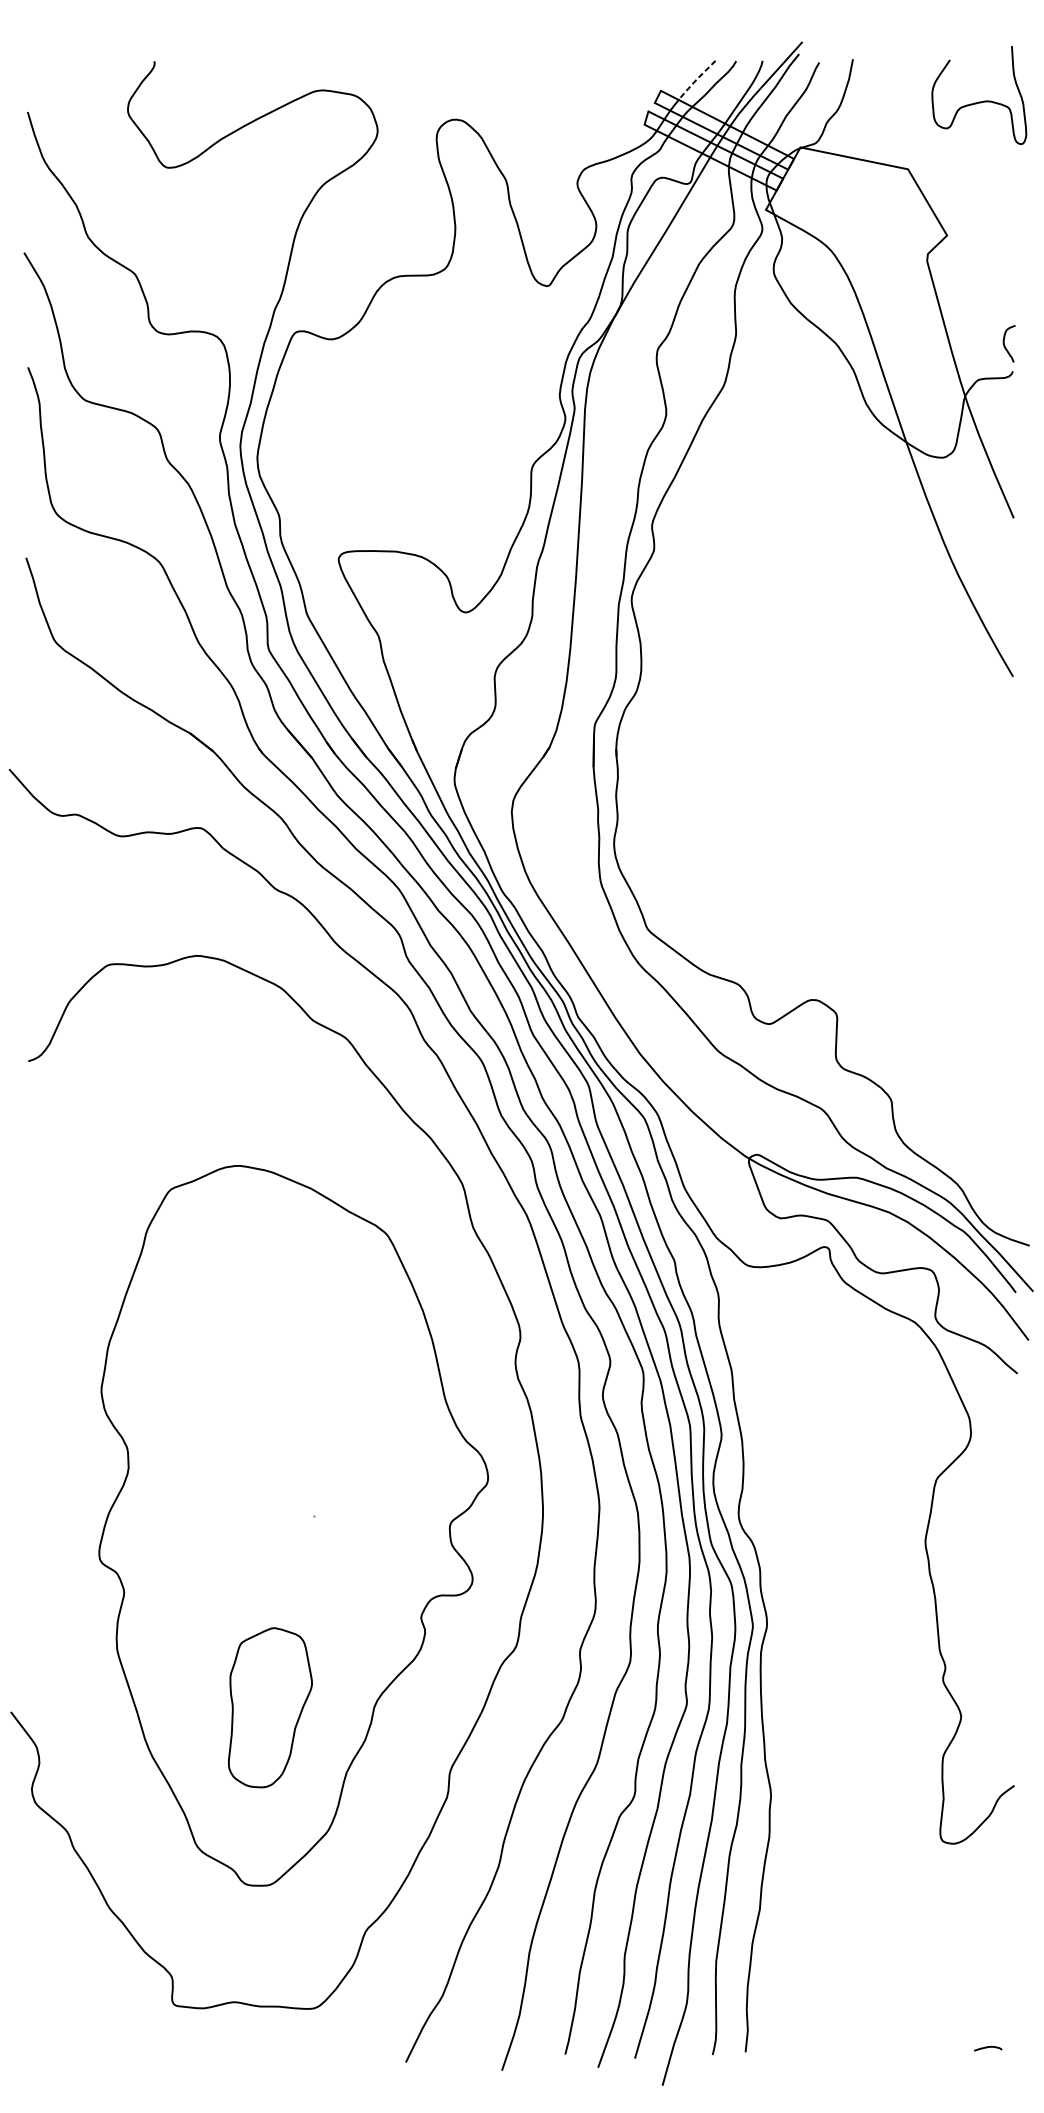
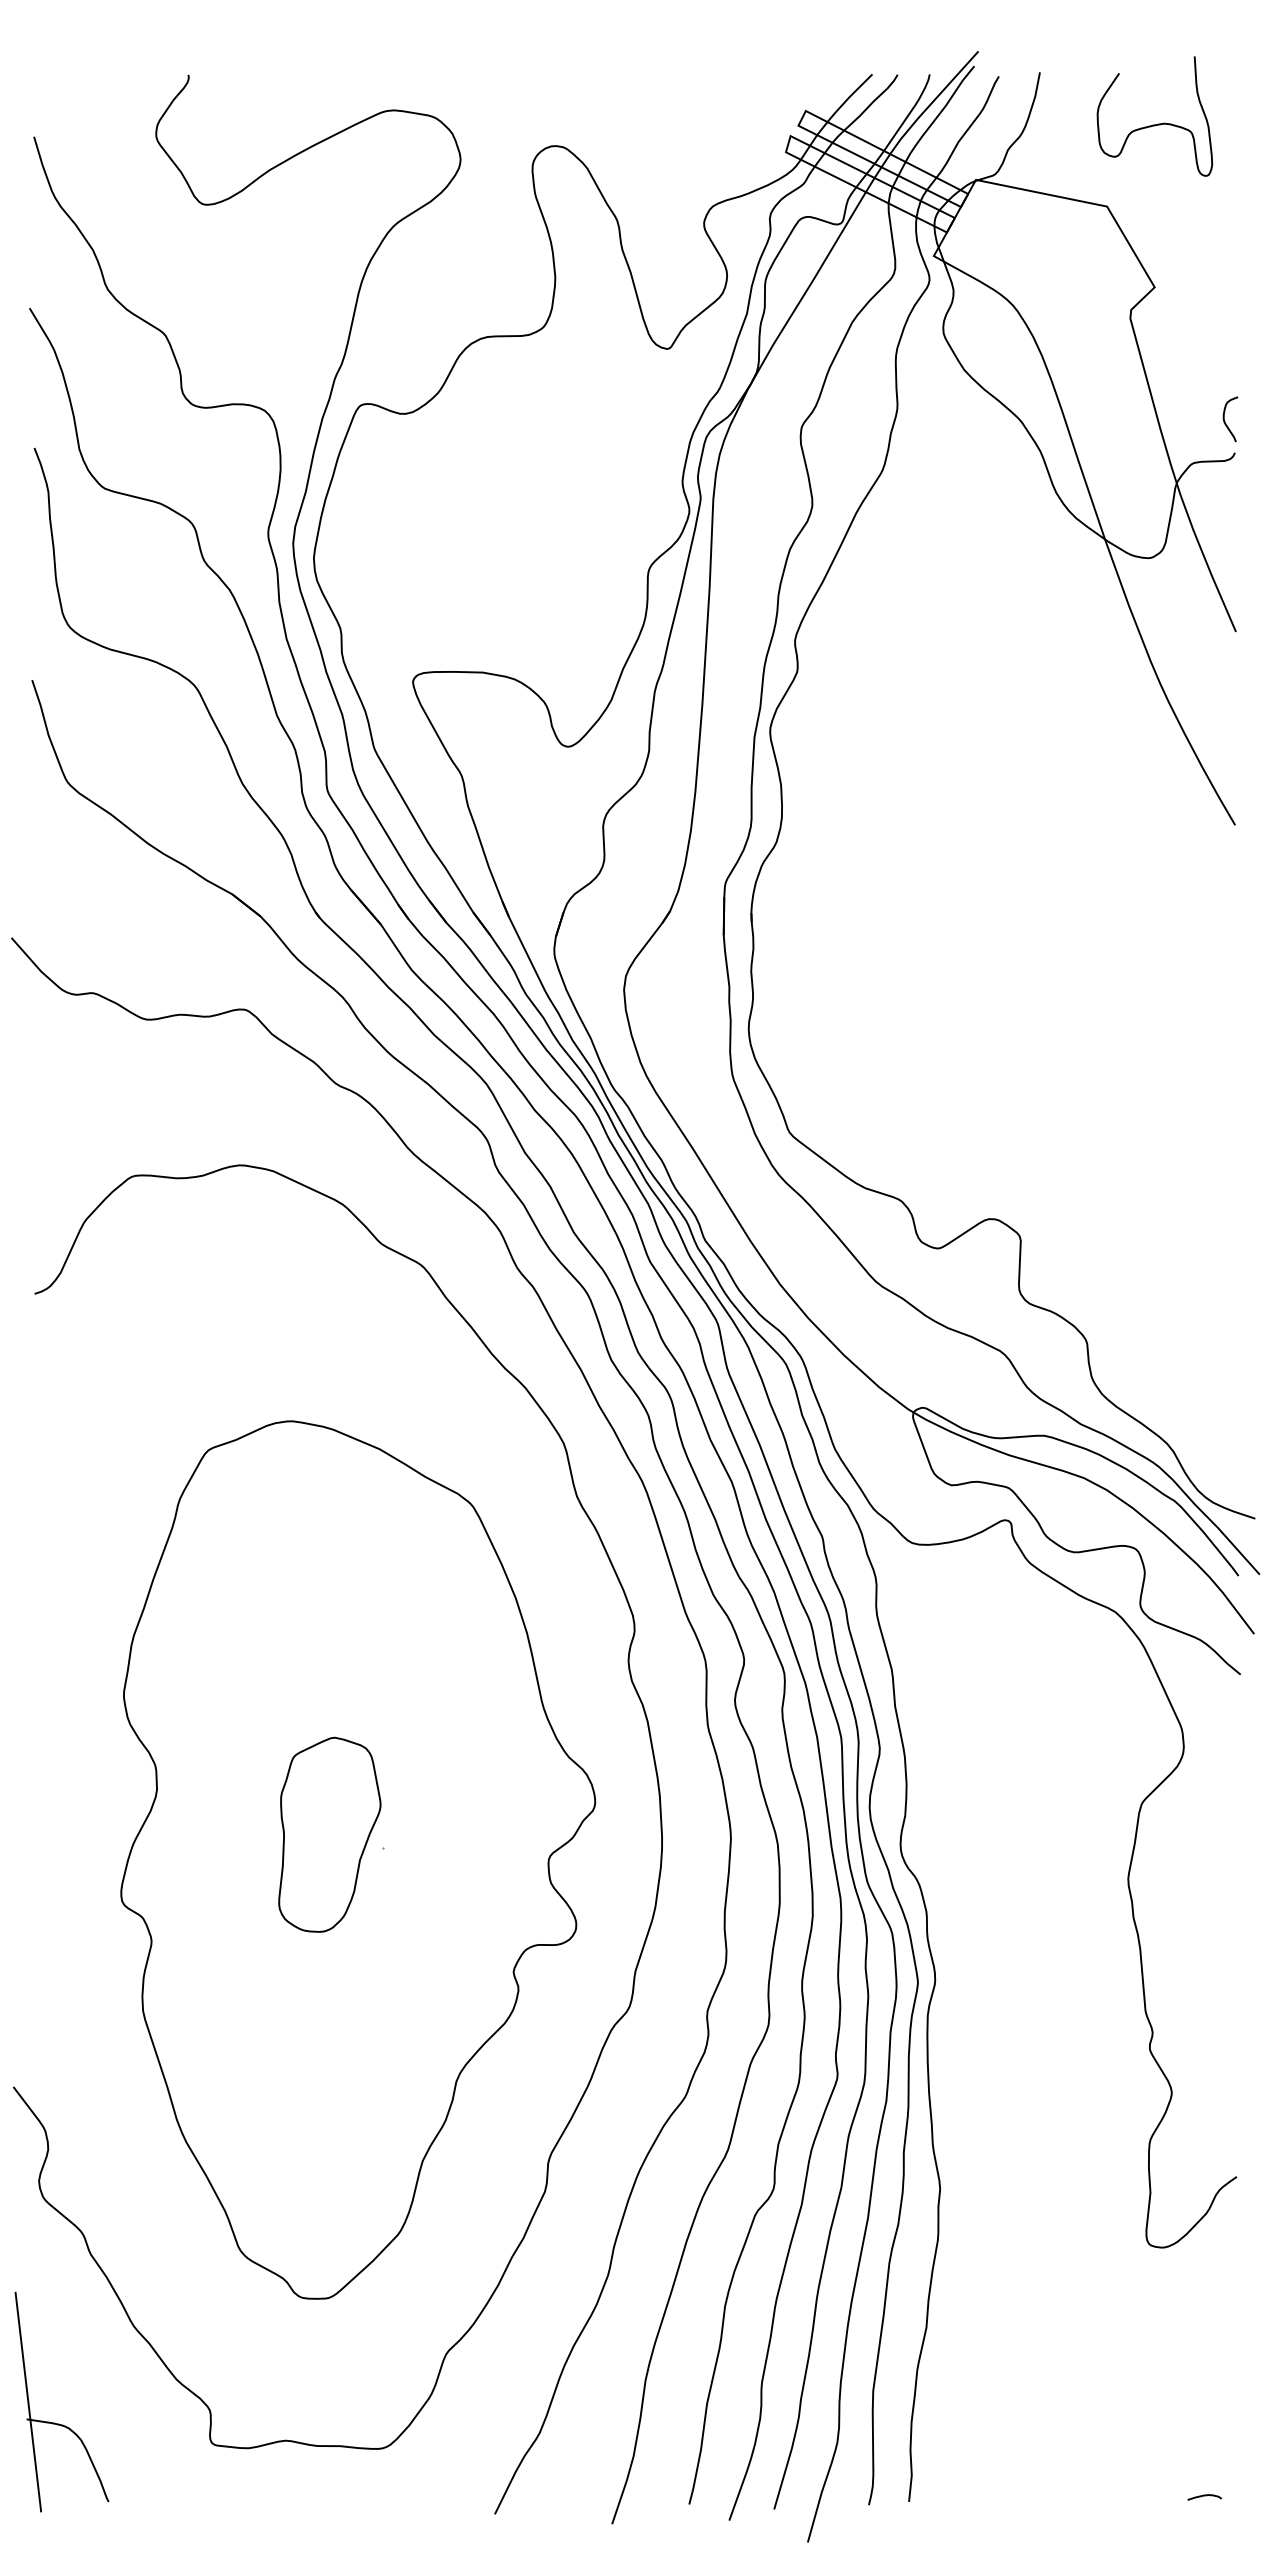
line: (695, 80) -> (848, 98), dashed -> solid
curve: (981, 101) -> (1157, 123), moved
part: (270, 1707) -> (329, 1834), moved
part: (48, 1988) -> (59, 2423), added

